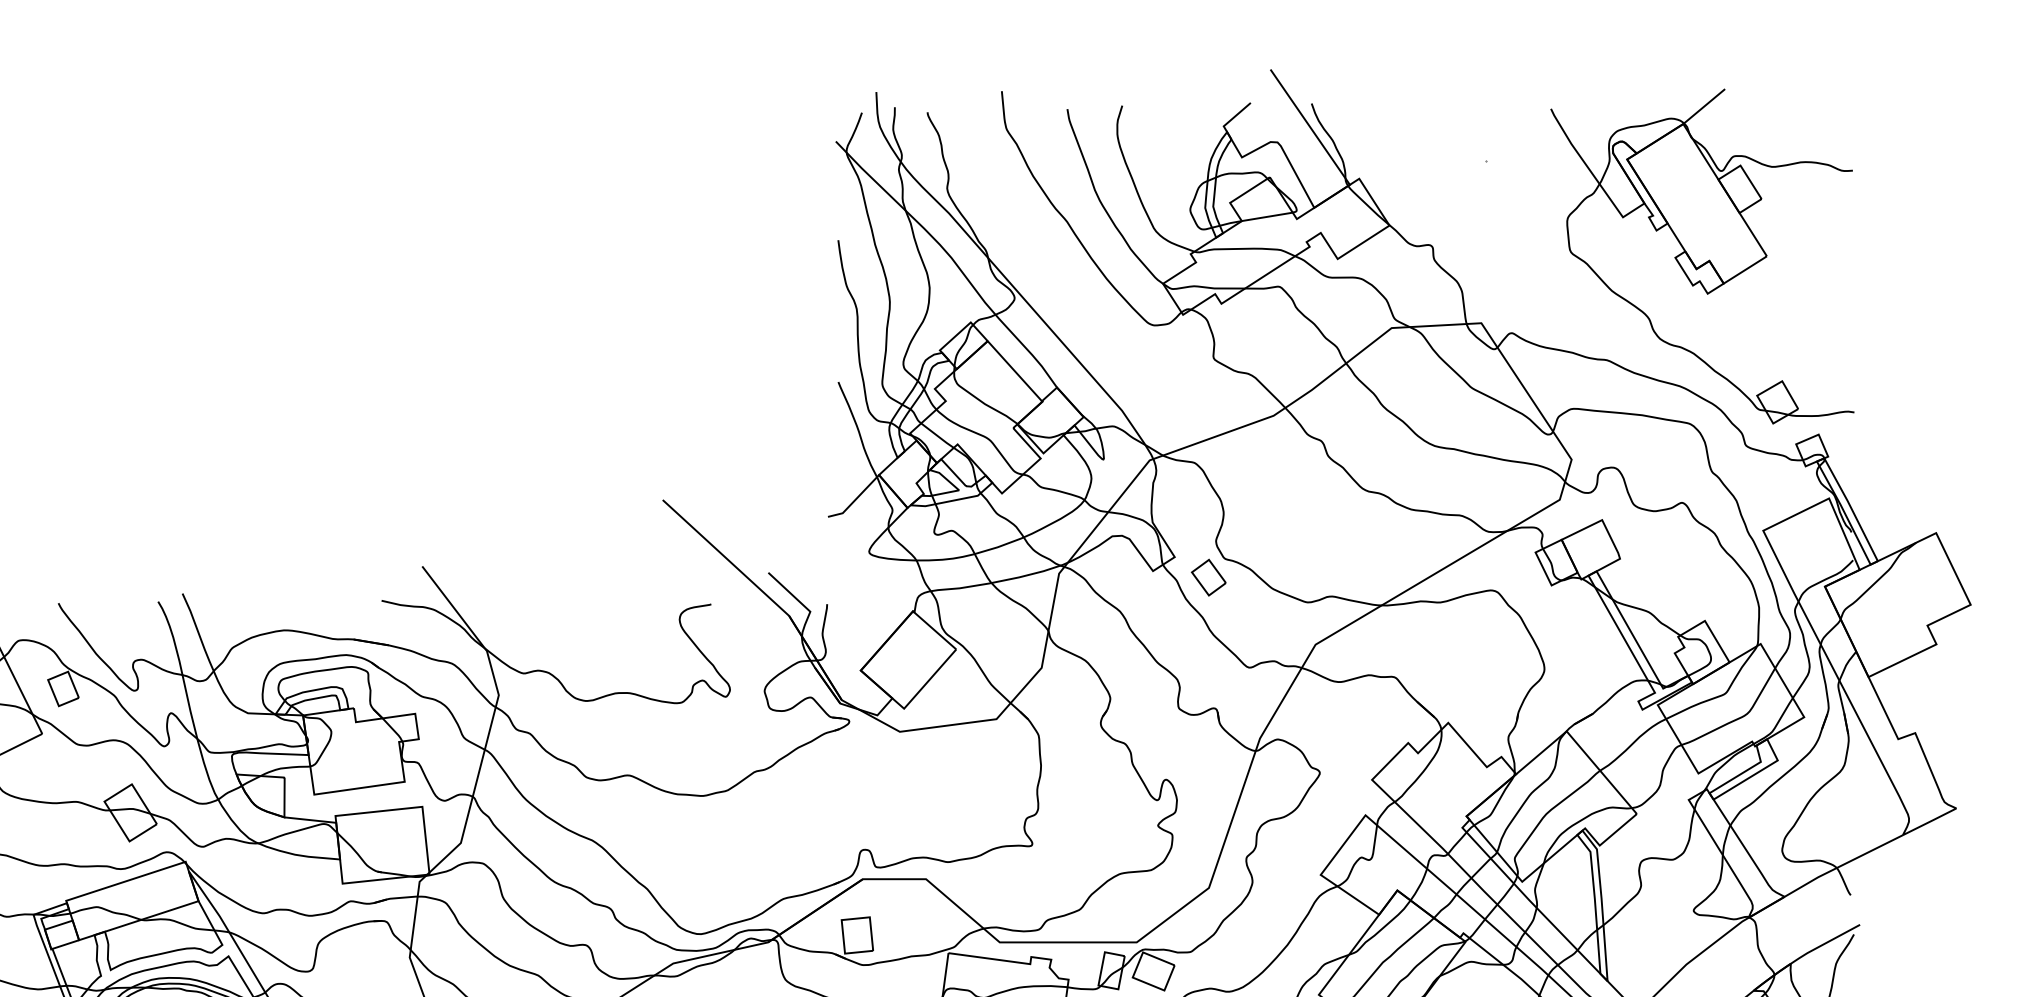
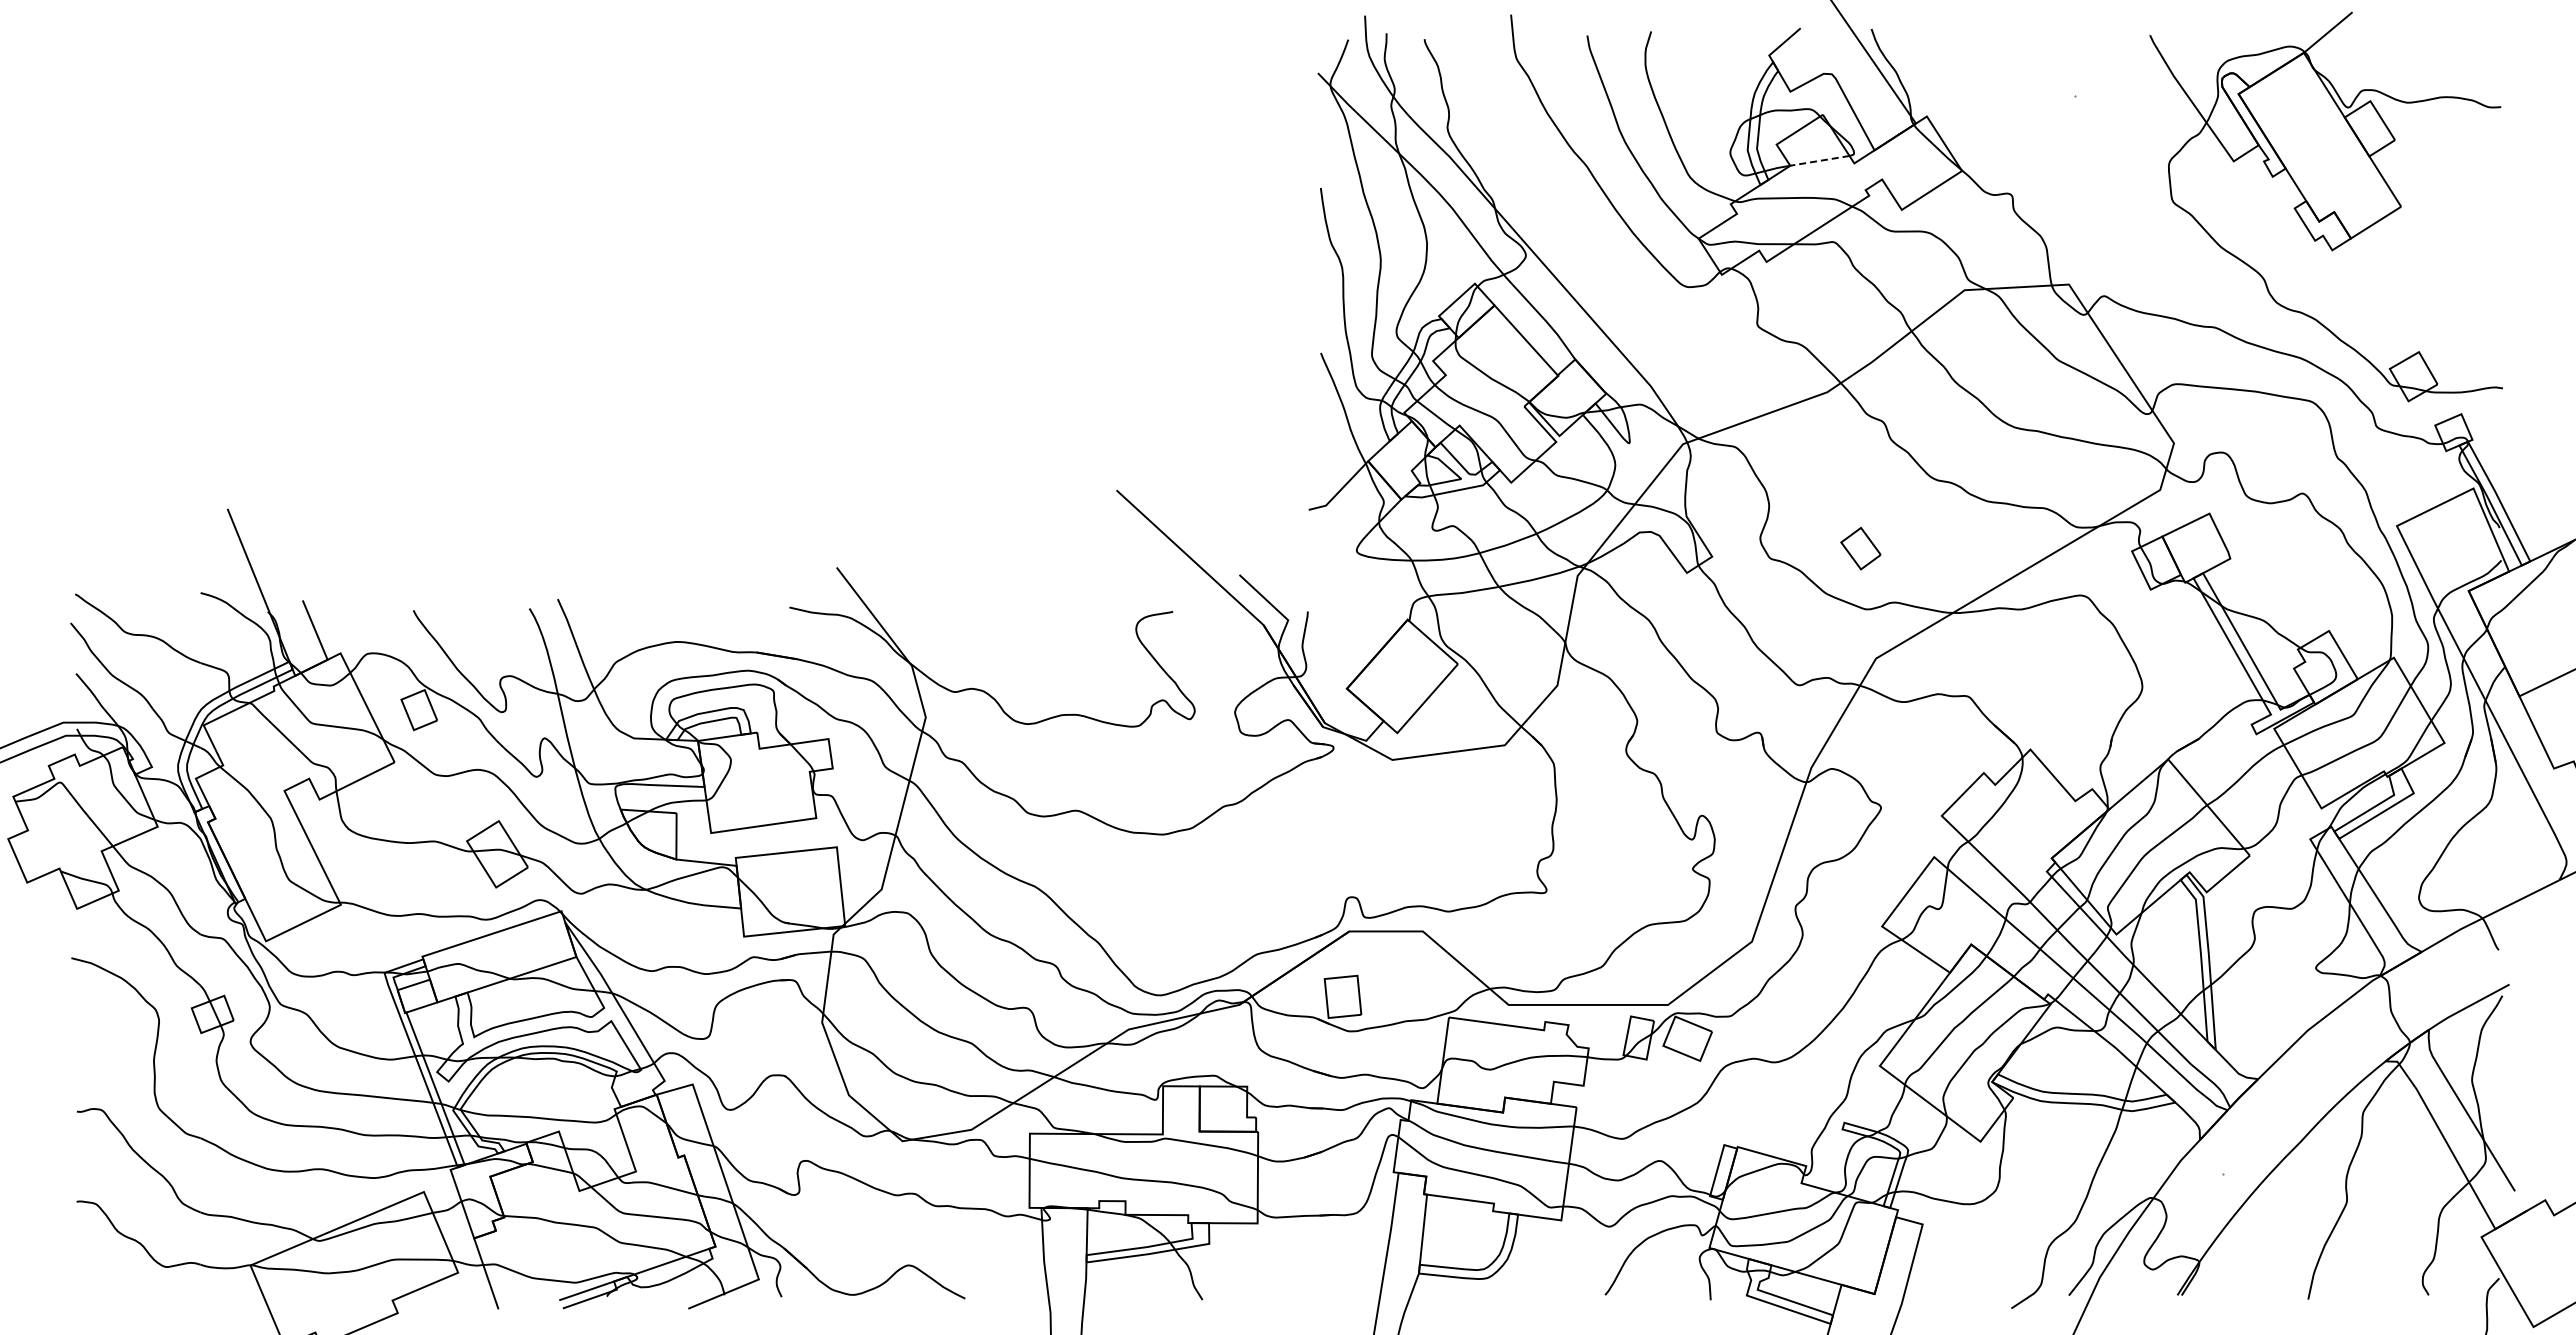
line: (1266, 216) -> (1819, 160), solid -> dashed
part: (1208, 577) -> (1860, 548), moved

